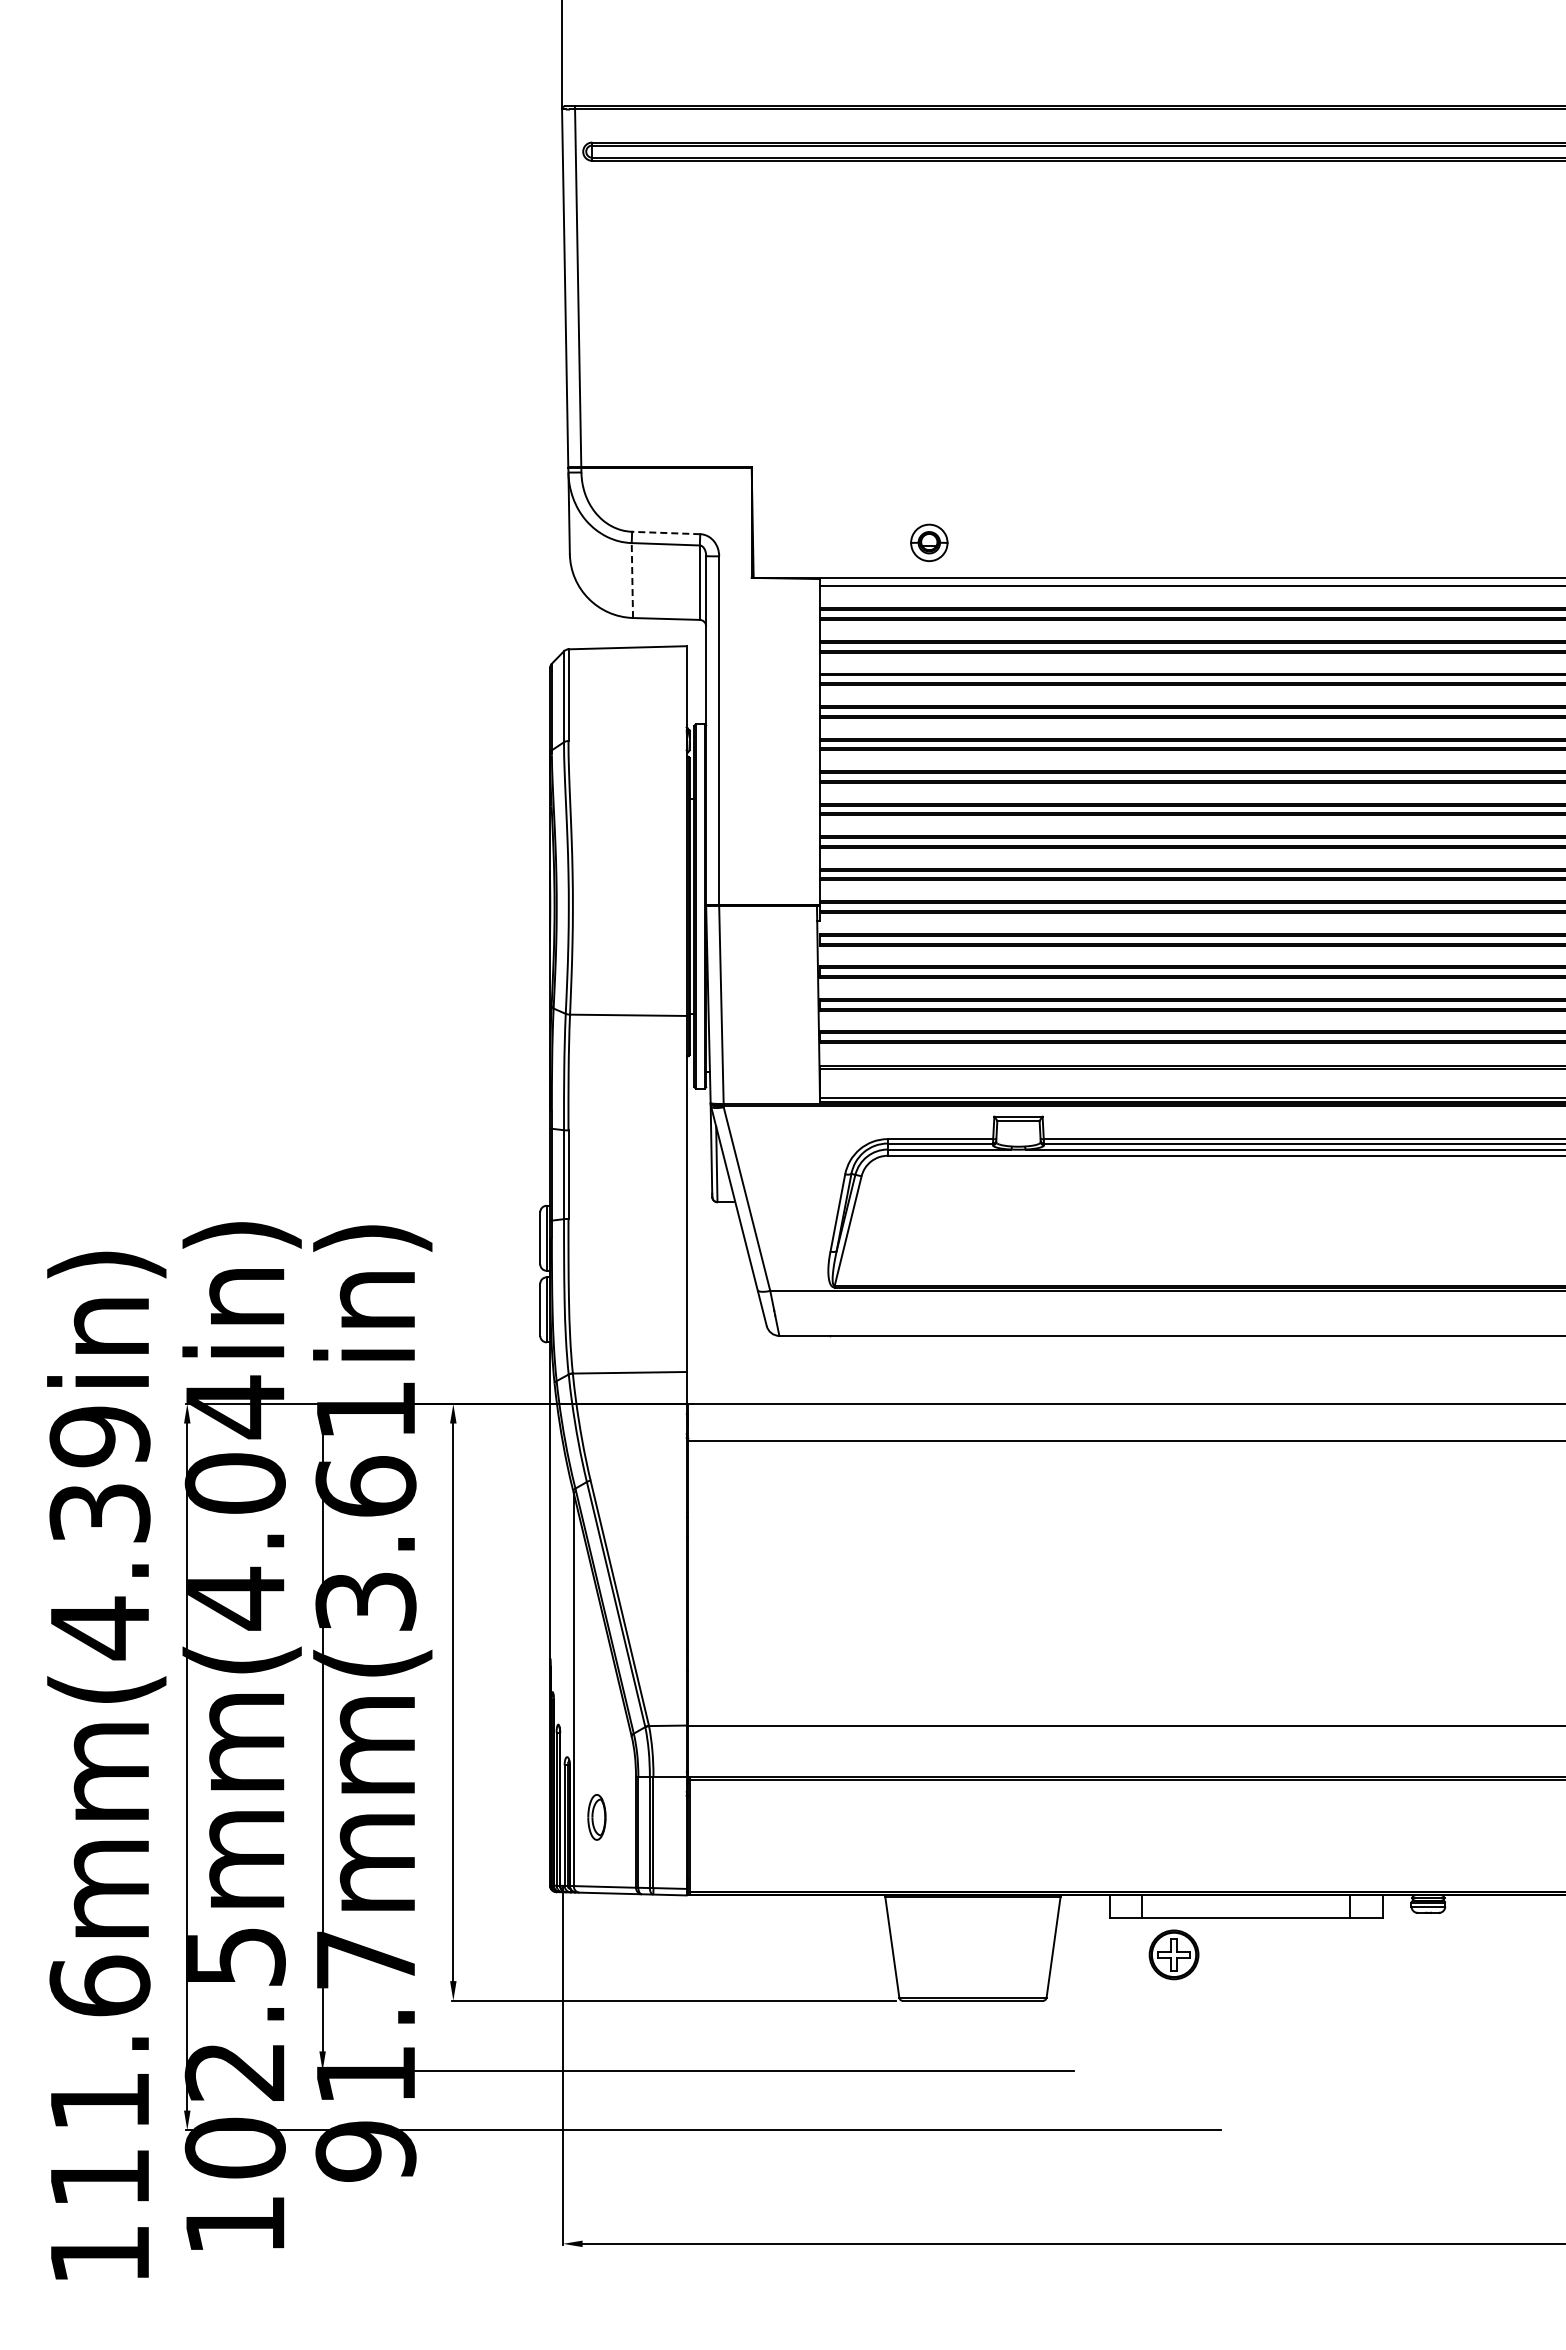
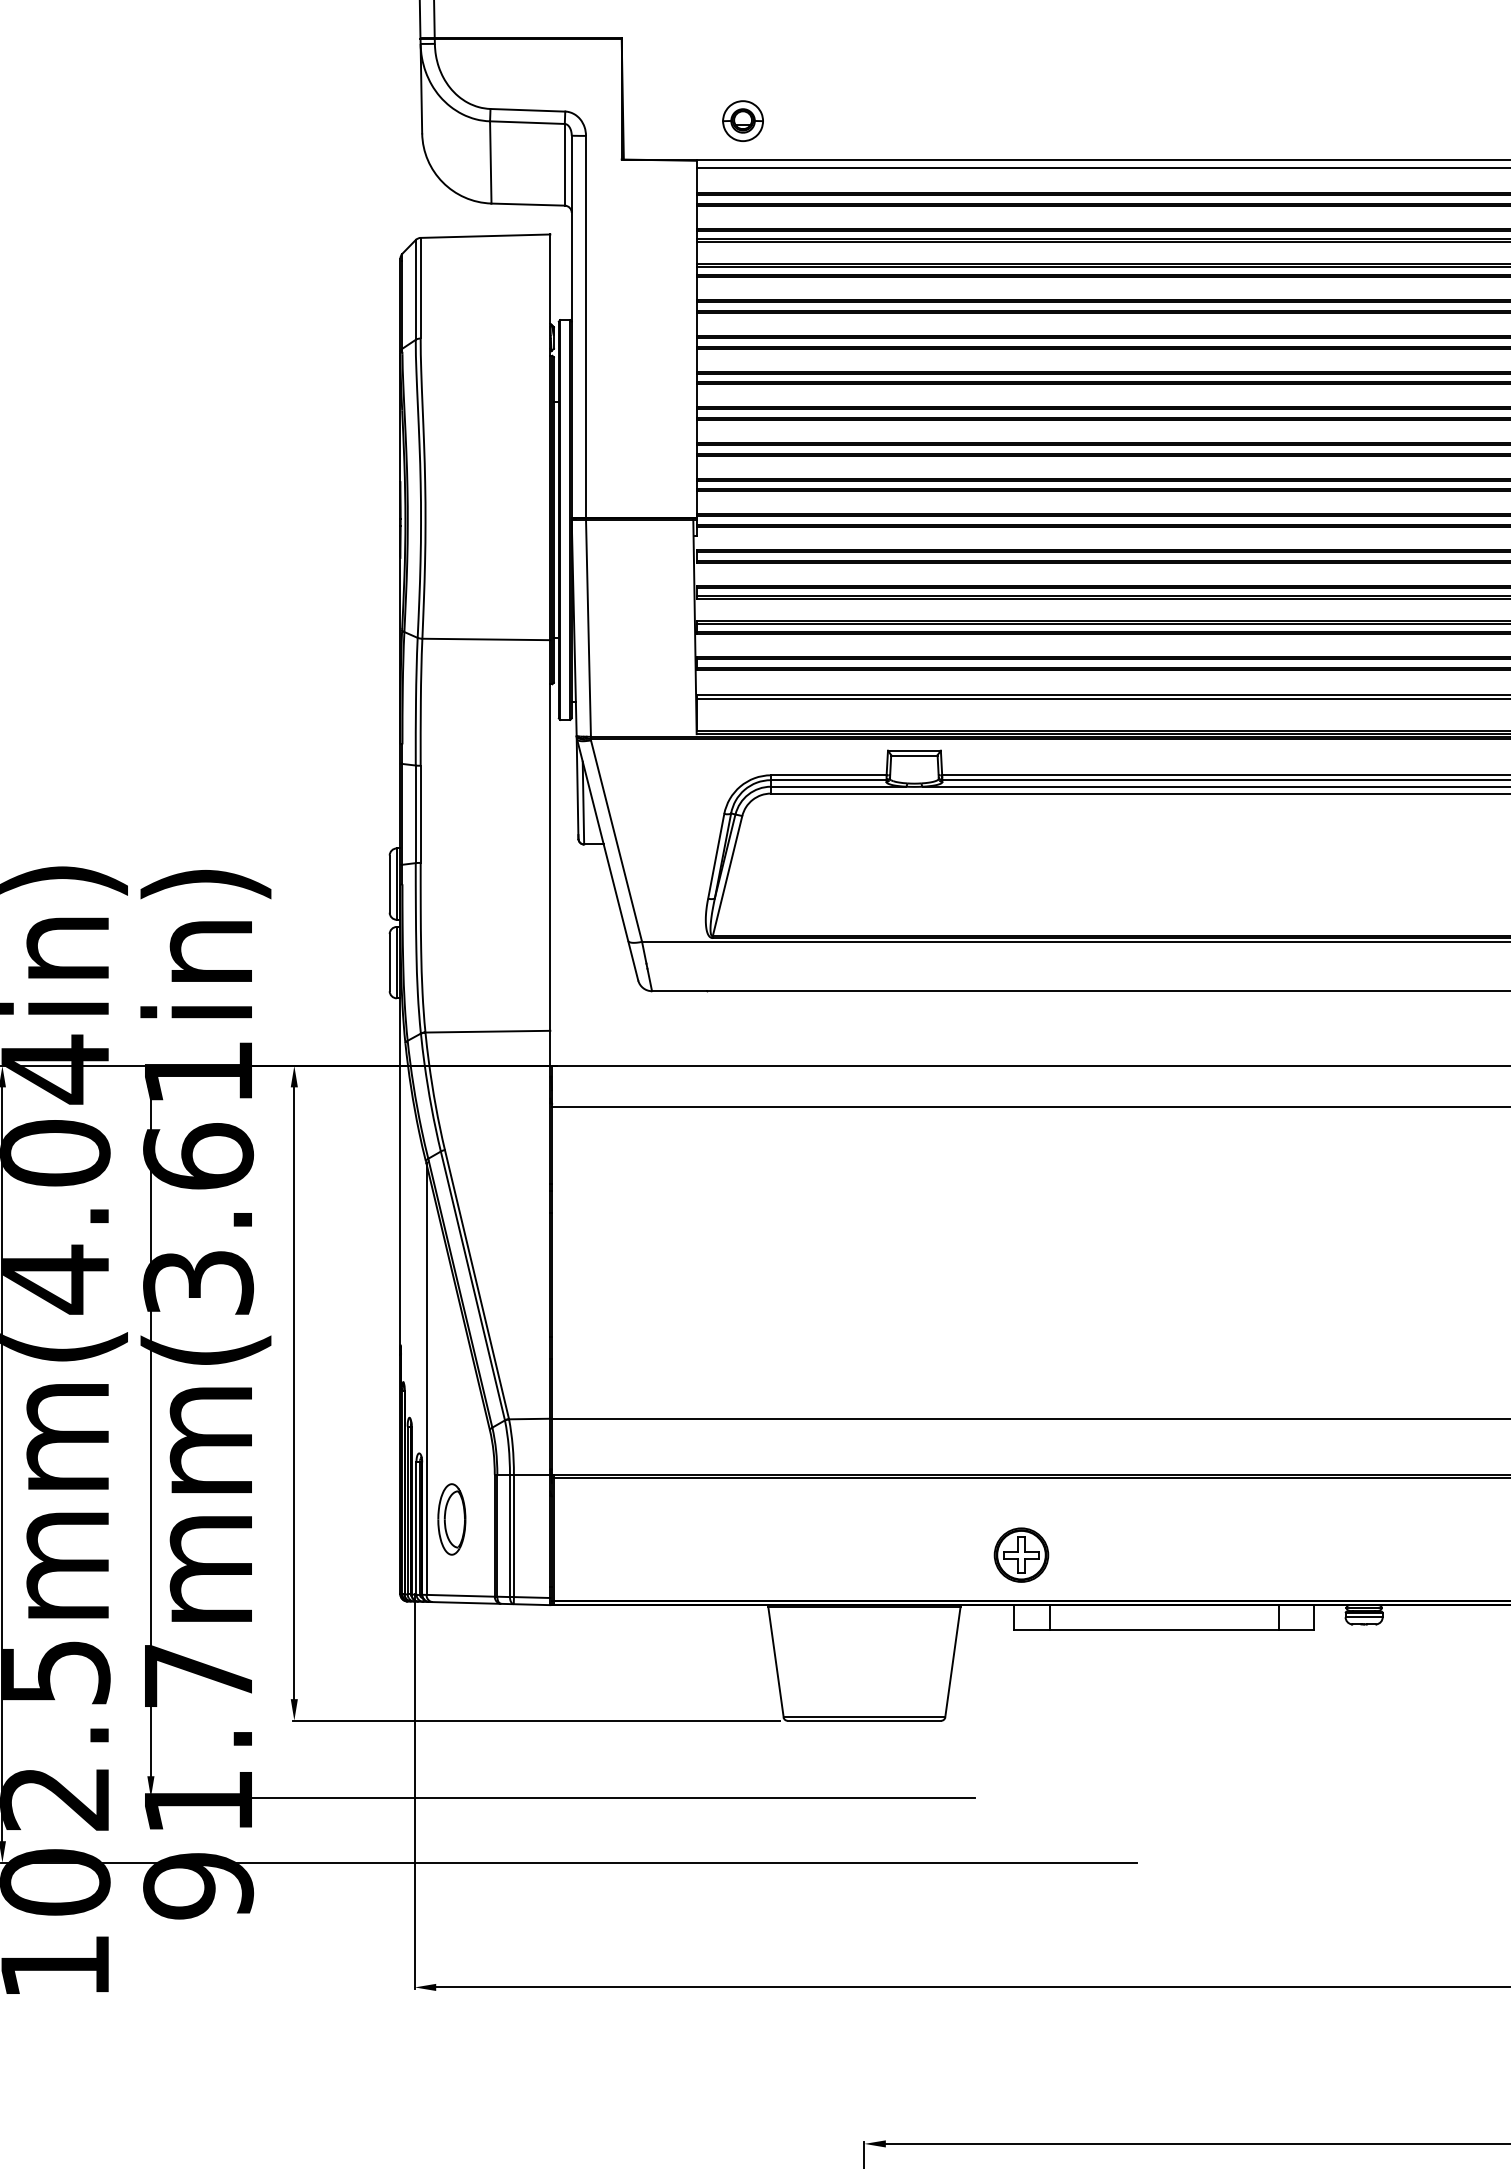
line: (665, 533) -> (527, 110), dashed -> solid
part: (929, 542) -> (743, 120), moved
line: (632, 580) -> (490, 162), dashed -> solid
part: (596, 1817) -> (451, 1519), size x1.43
part: (1173, 1954) -> (1020, 1554), moved

